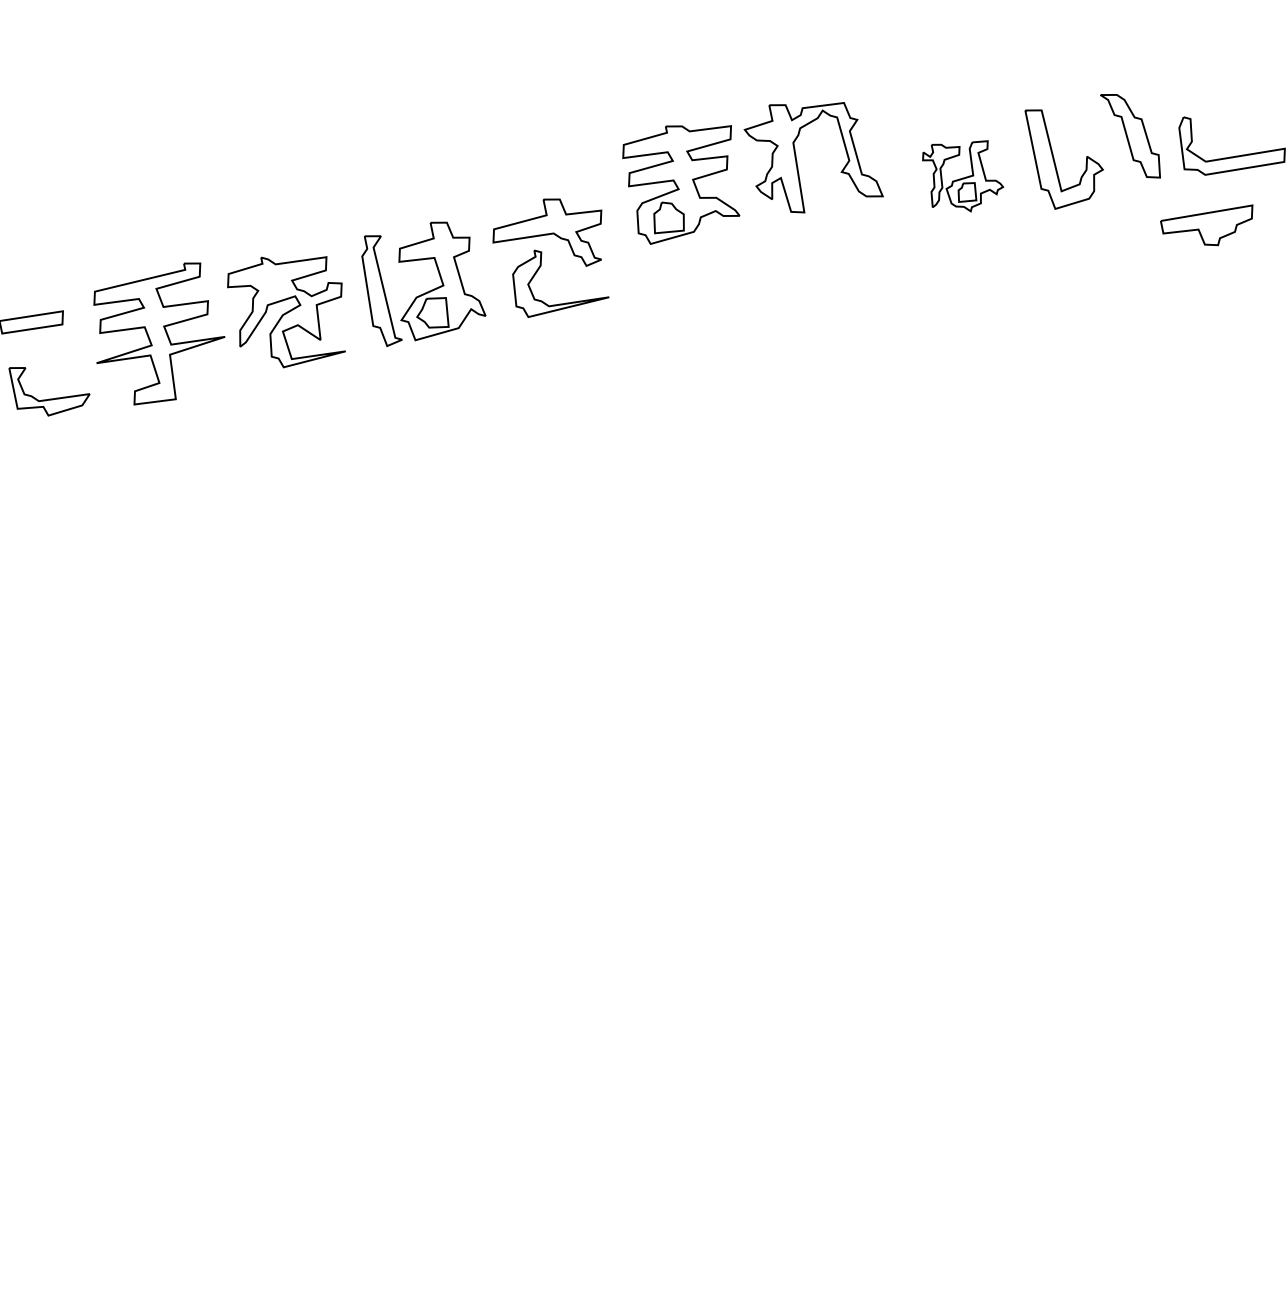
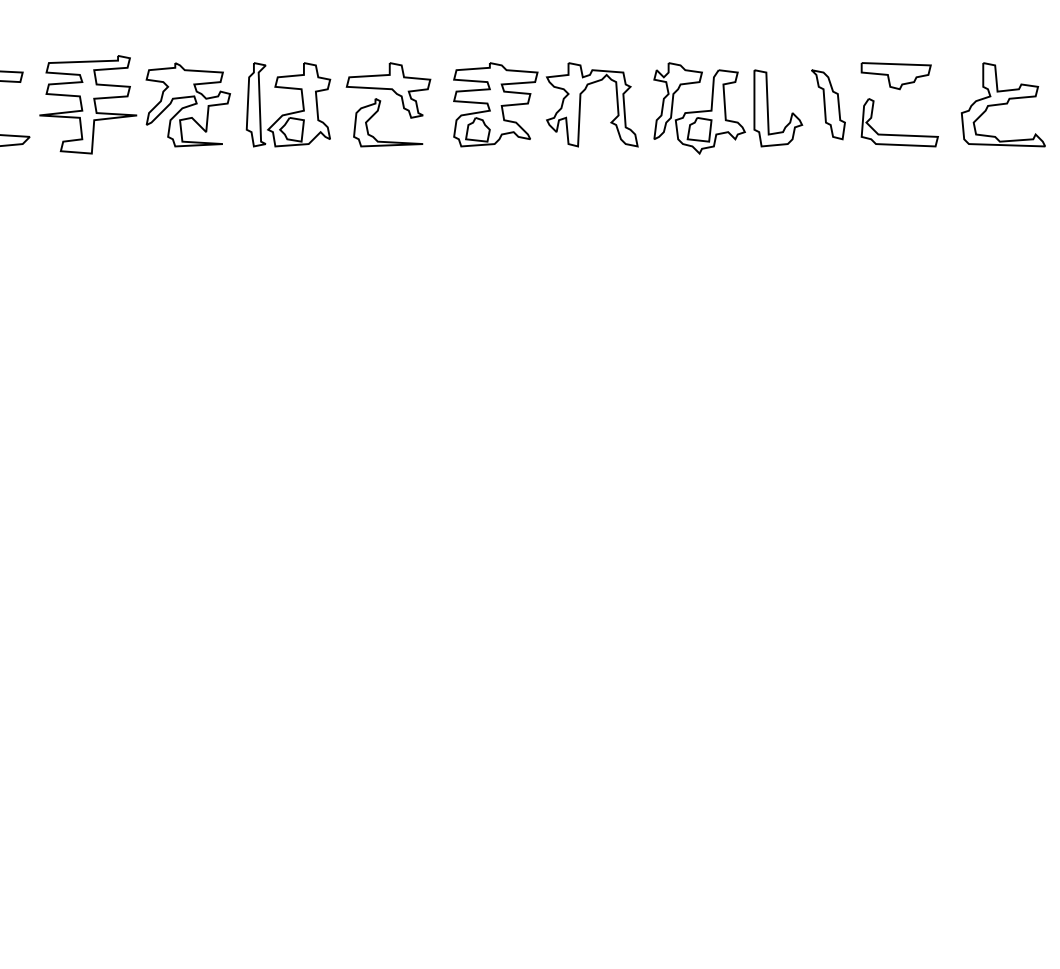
part: (765, 173) -> (555, 112), moved
part: (963, 175) -> (699, 108), size x1.67
part: (1208, 229) -> (895, 76), moved

